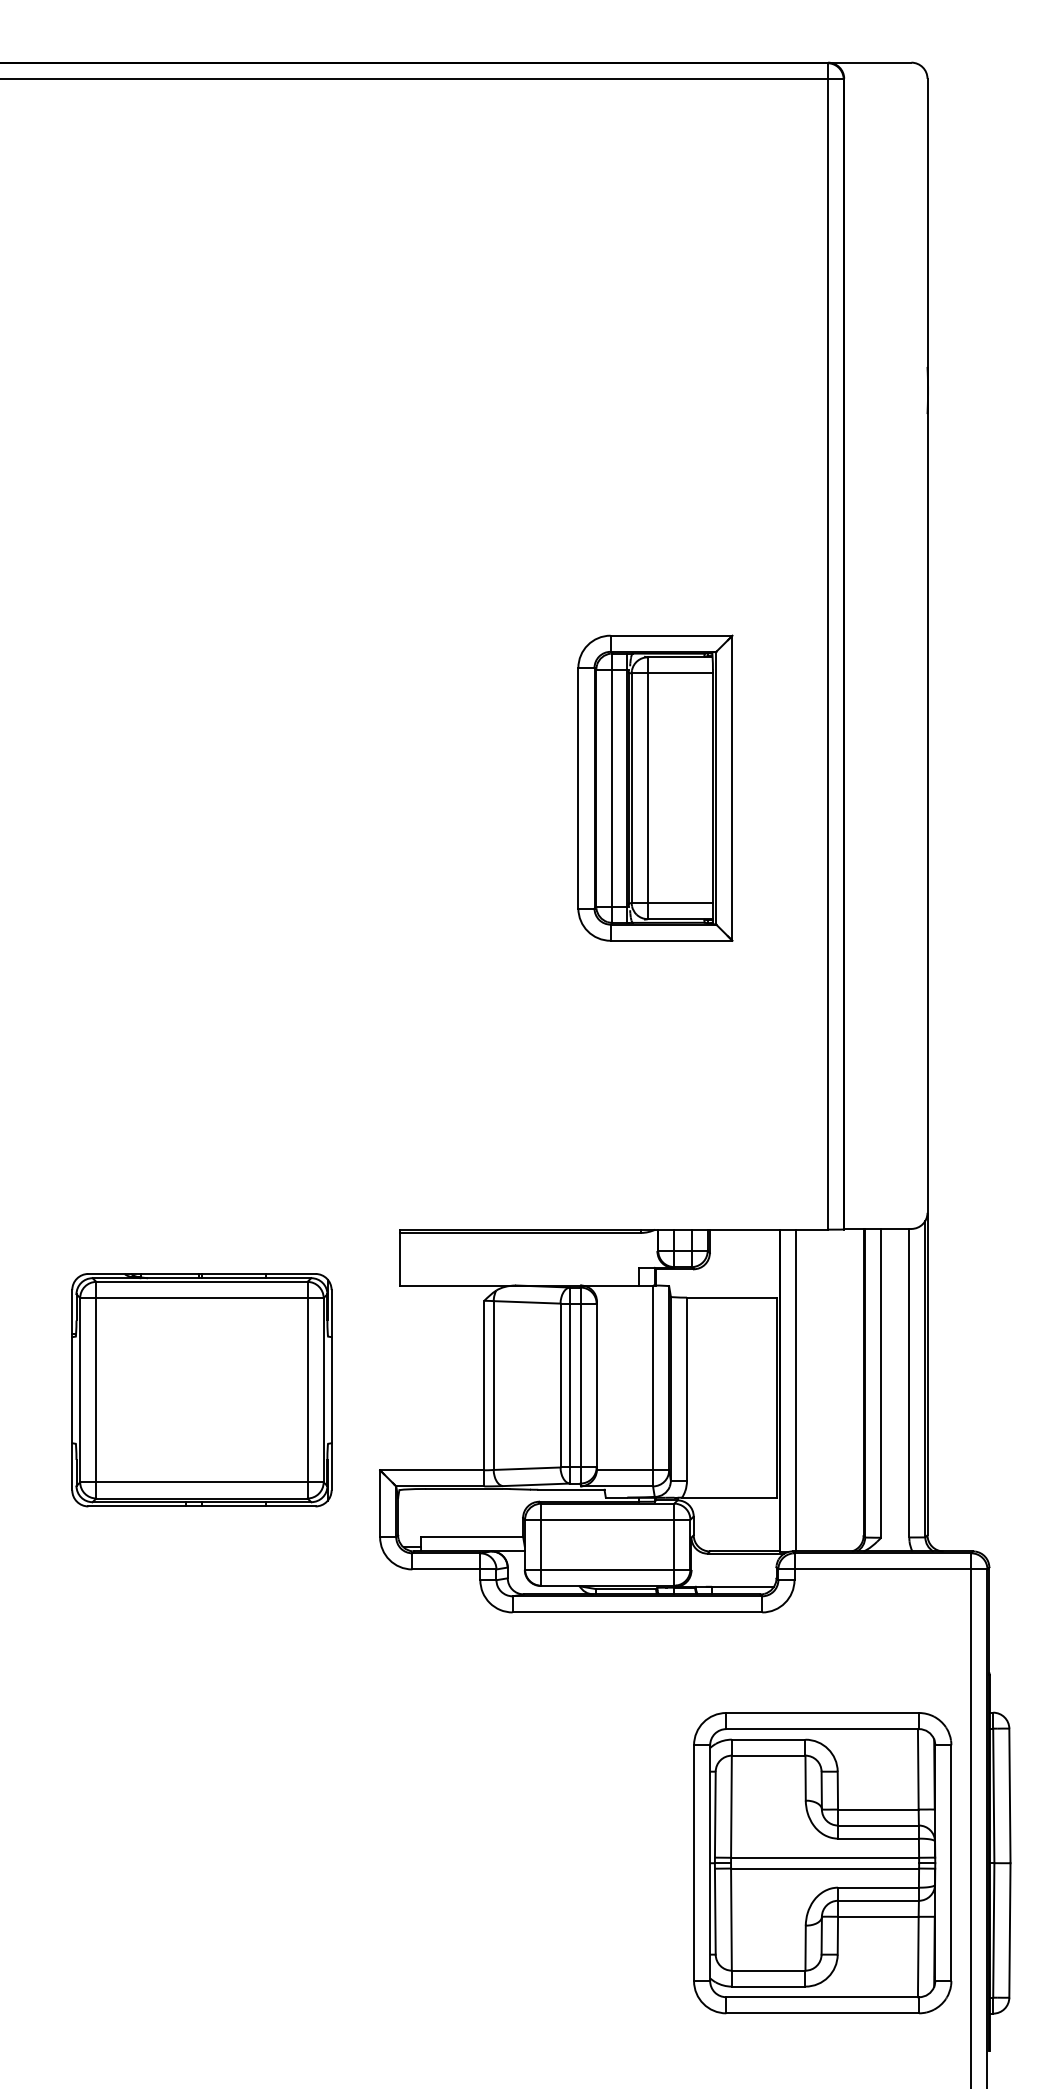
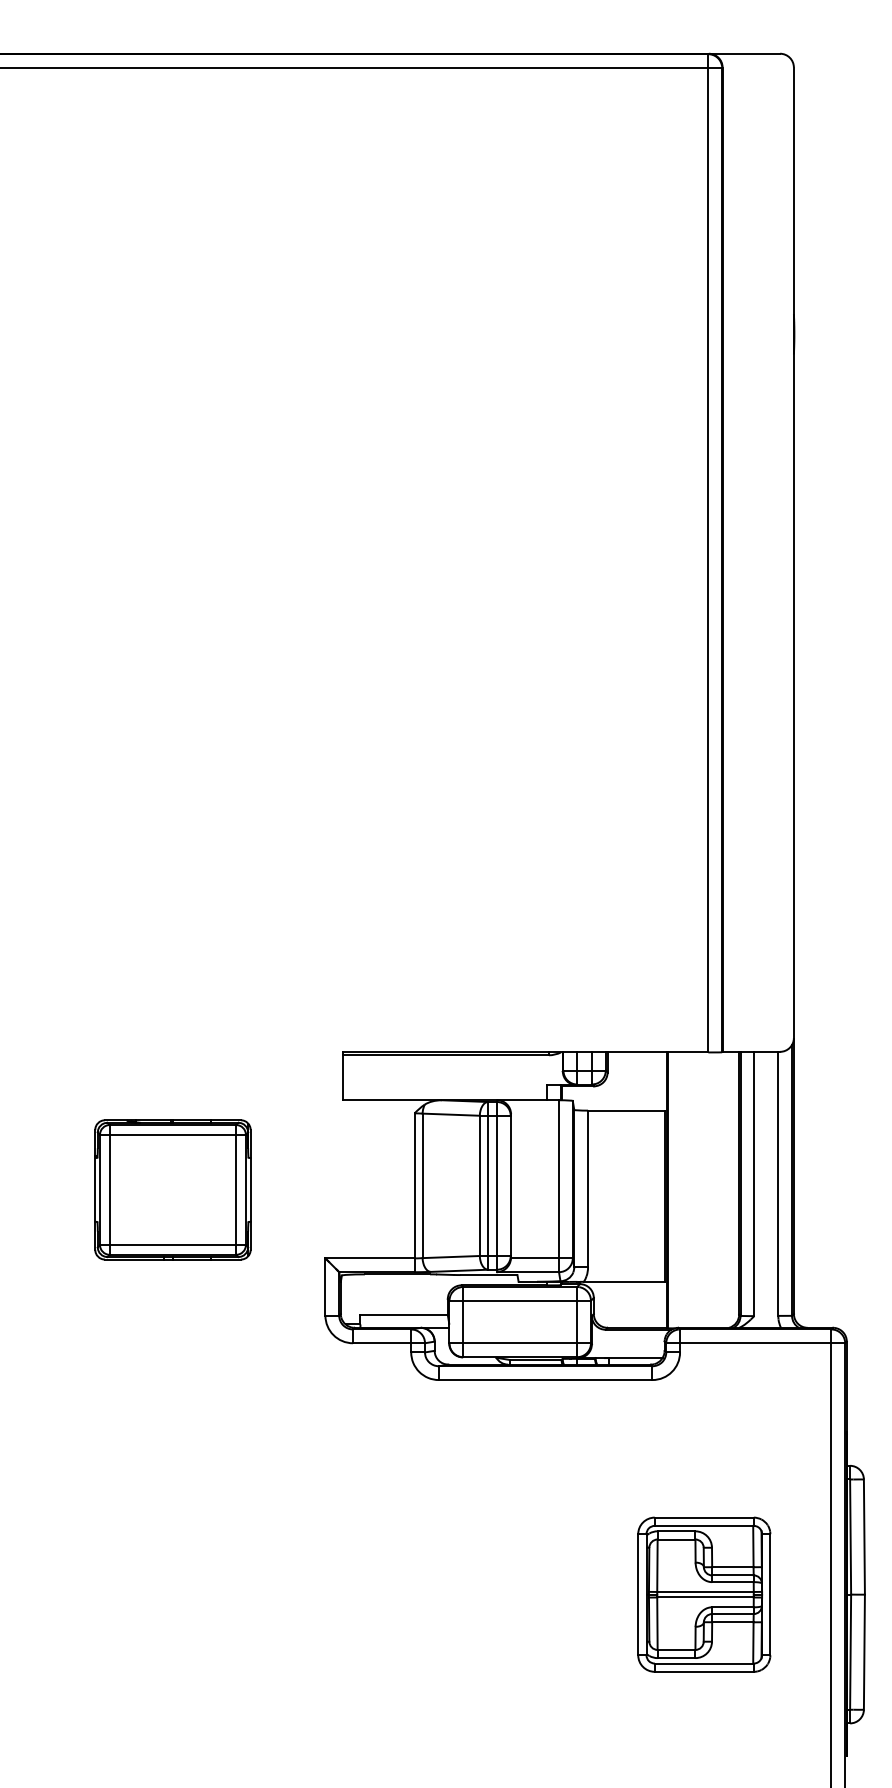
part: (655, 787) -> (561, 674), removed
part: (201, 1390) -> (172, 1190), size x0.7
line: (796, 1390) -> (681, 1190), removed
part: (822, 1863) -> (704, 1594), size x0.6

